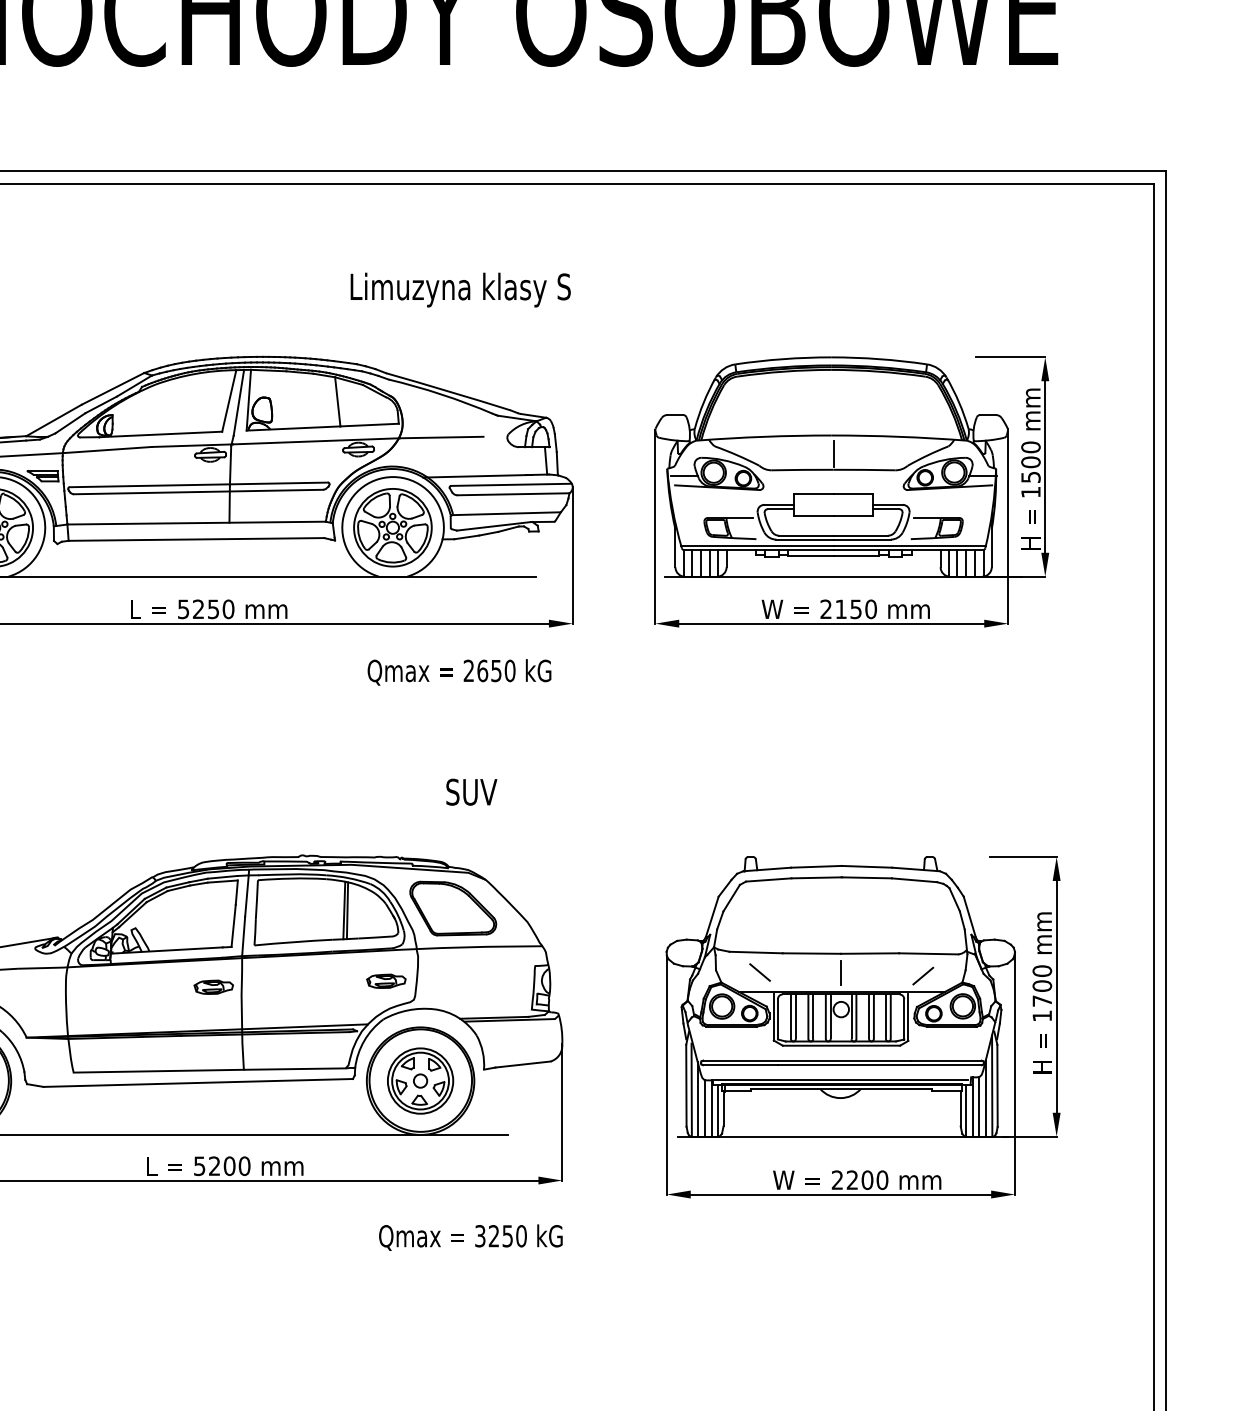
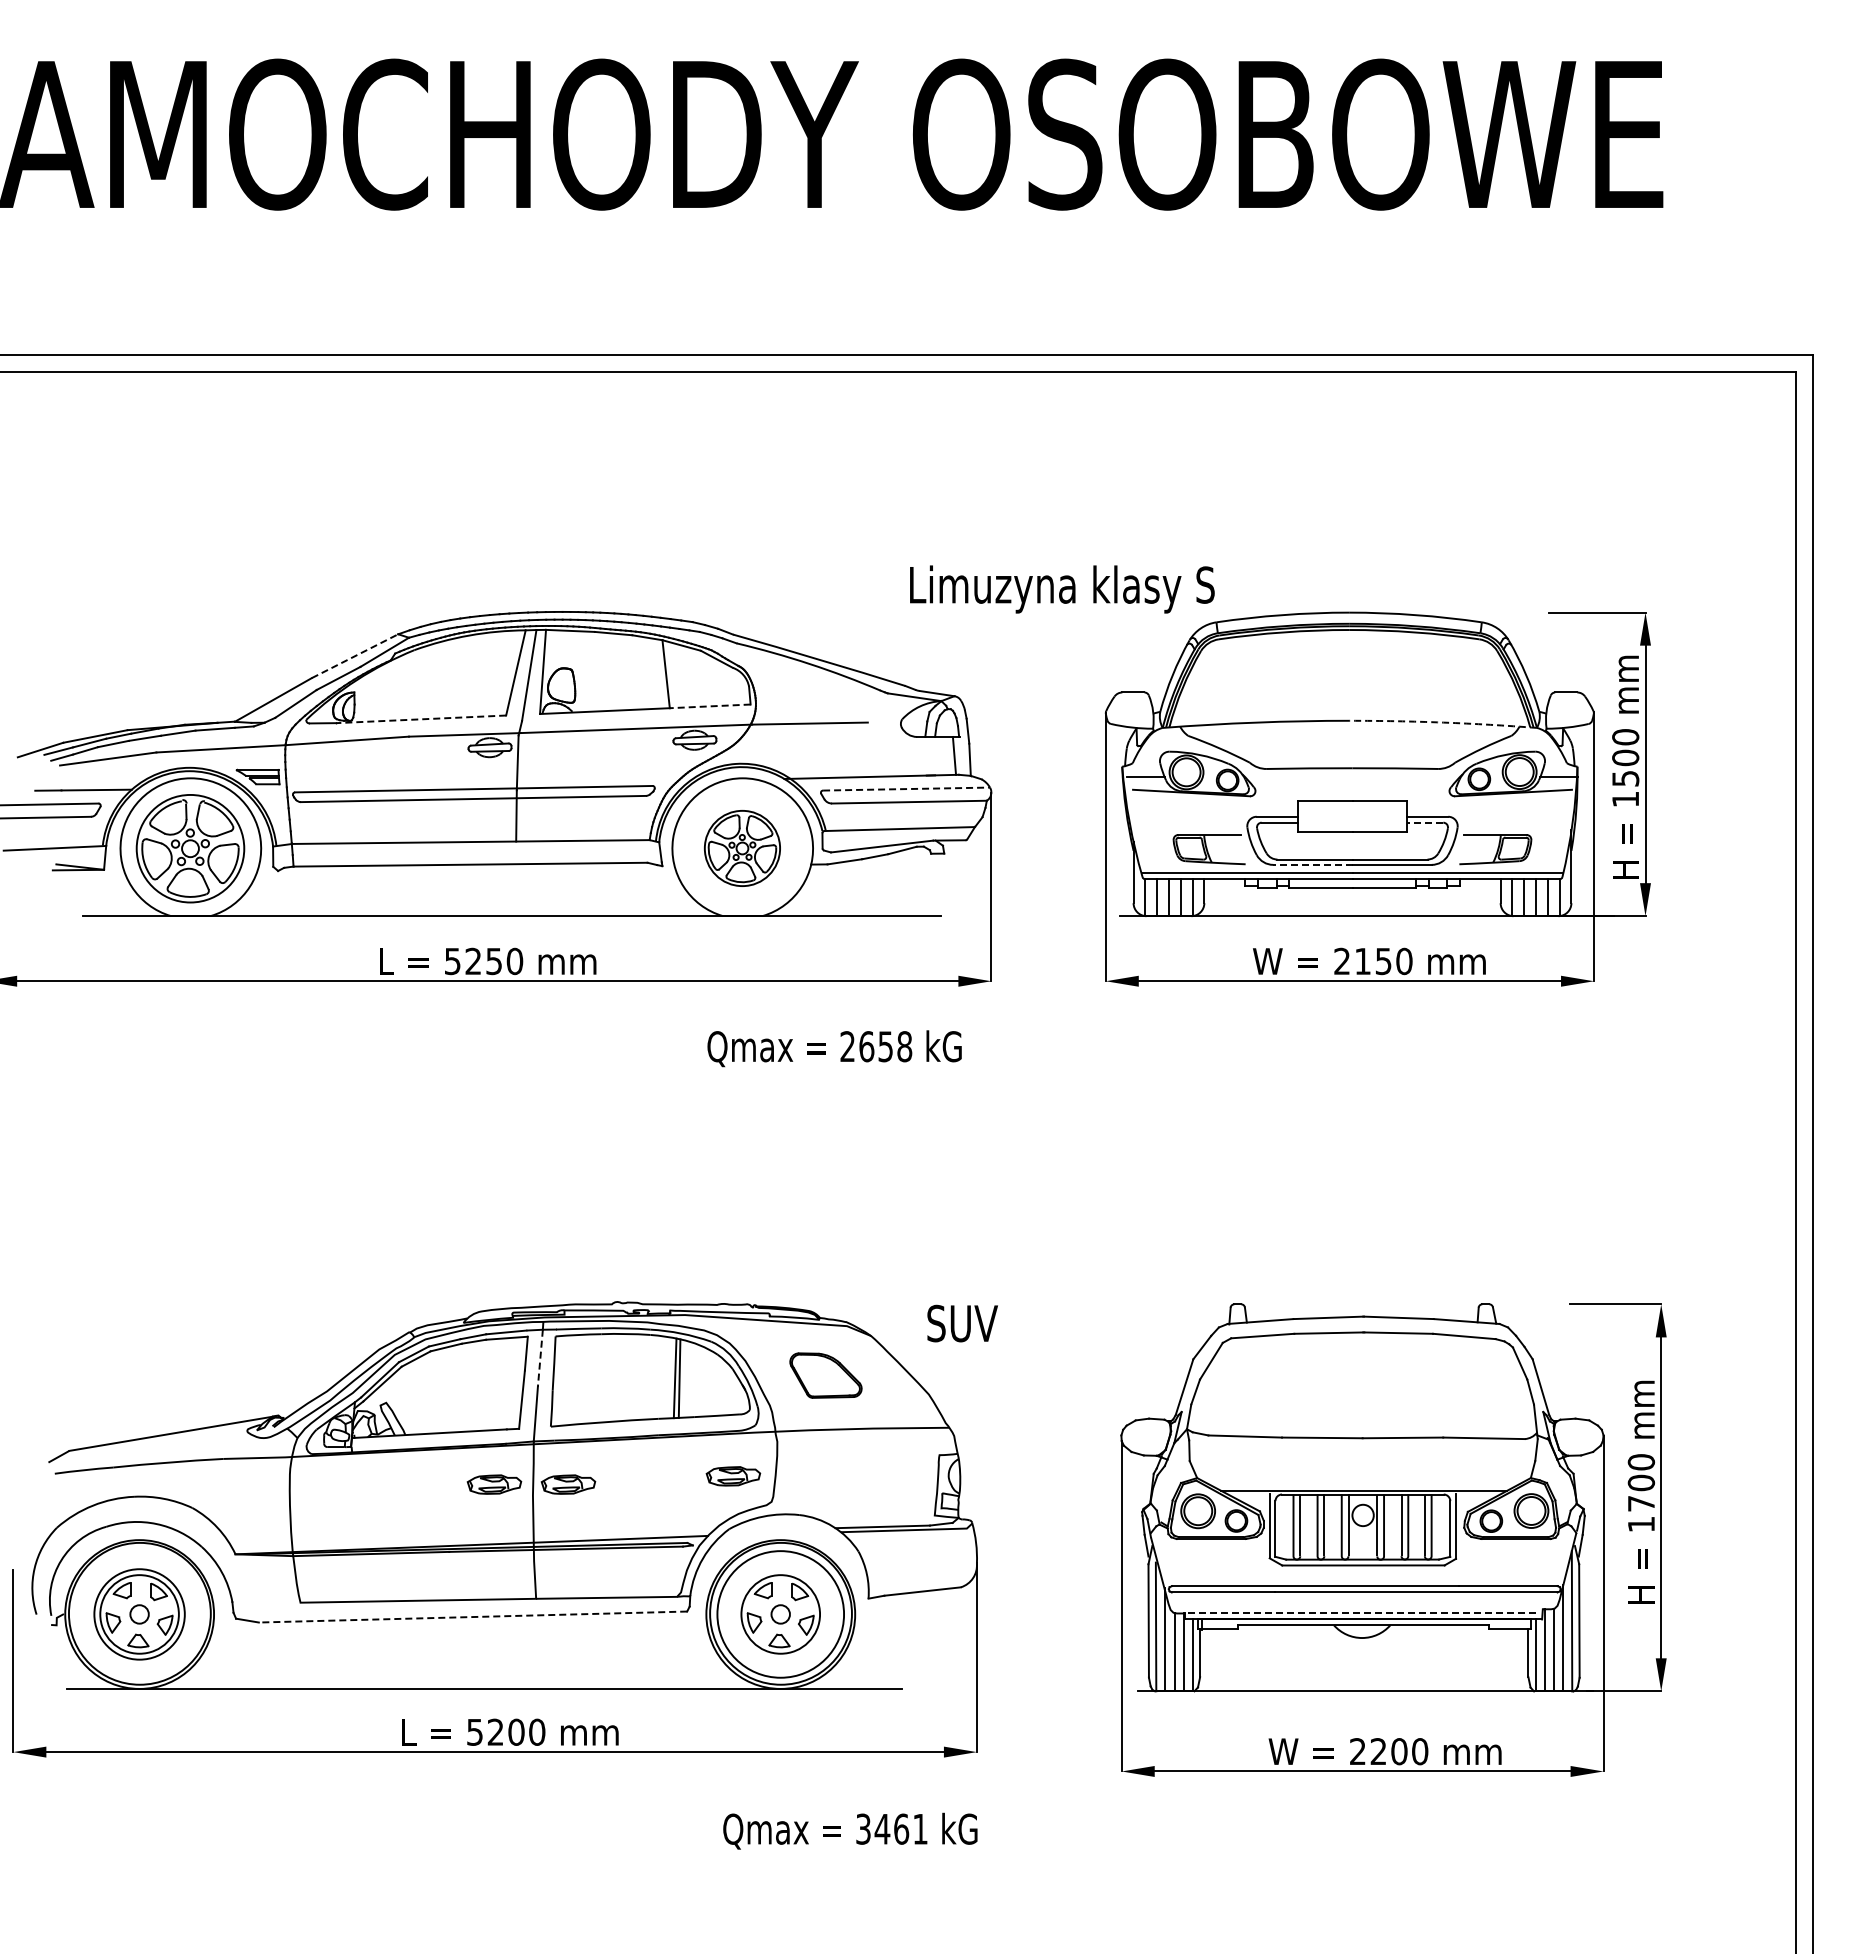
text: (460, 290) -> (1062, 589), moved
line: (113, 388) -> (355, 655), solid -> dashed
line: (369, 425) -> (709, 706), solid -> dashed
line: (160, 434) -> (420, 719), solid -> dashed
arc: (899, 436) -> (1443, 722), solid -> dashed
line: (833, 453) -> (1352, 745), removed
line: (512, 485) -> (907, 789), solid -> dashed
line: (885, 508) -> (1424, 822), solid -> dashed
part: (392, 527) -> (742, 848), size x0.7
line: (804, 539) -> (1312, 864), solid -> dashed
text: (509, 670) -> (904, 1046), 2650 -> 2658
text: (471, 792) -> (962, 1323), moved
line: (247, 896) -> (540, 1358), solid -> dashed
part: (452, 908) -> (825, 1375), size x0.6
line: (759, 972) -> (1250, 1463), removed
line: (841, 972) -> (1363, 1464), removed
line: (923, 975) -> (1476, 1468), removed
part: (267, 987) -> (568, 1484), added
line: (841, 1080) -> (1363, 1613), solid -> dashed
circle: (420, 1081) -> (780, 1614), size x1.4
line: (197, 1083) -> (472, 1617), solid -> dashed
text: (507, 1235) -> (900, 1828), 3250 -> 3461

